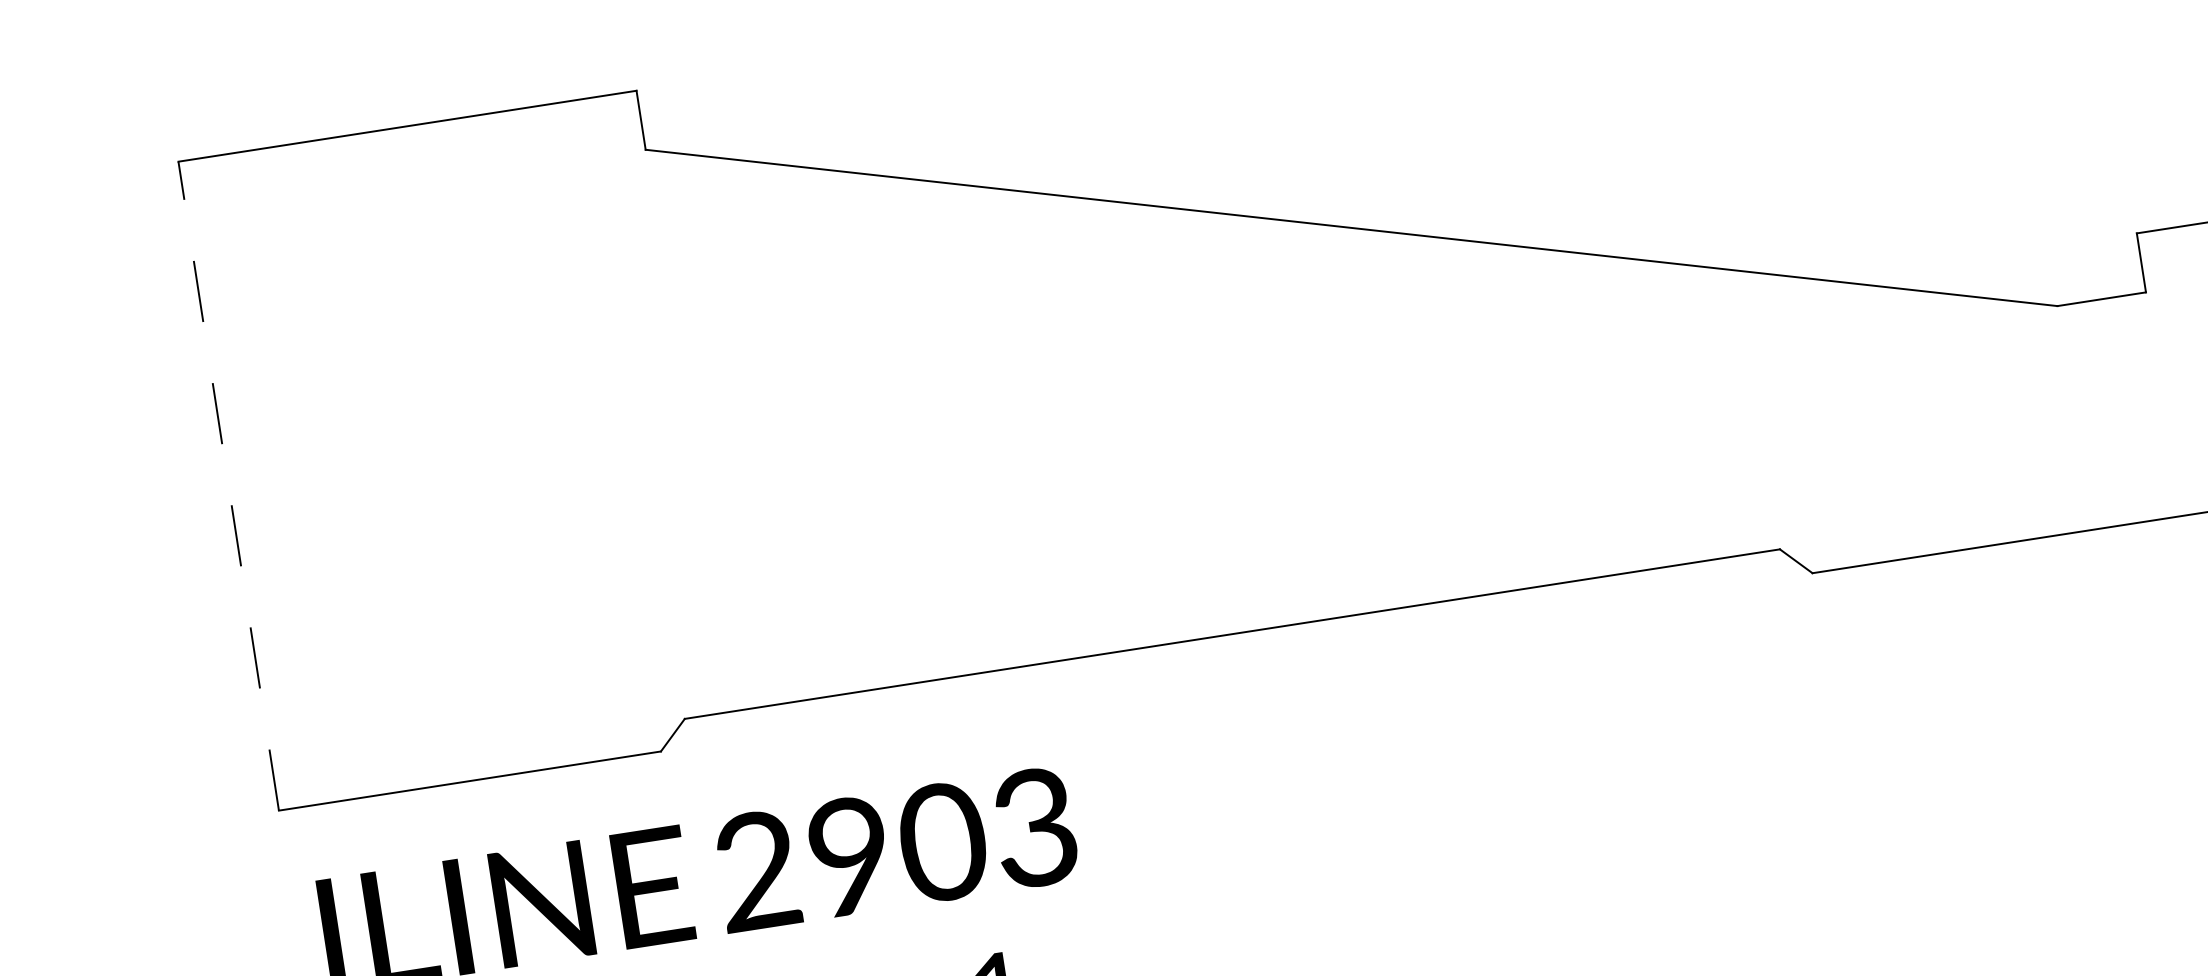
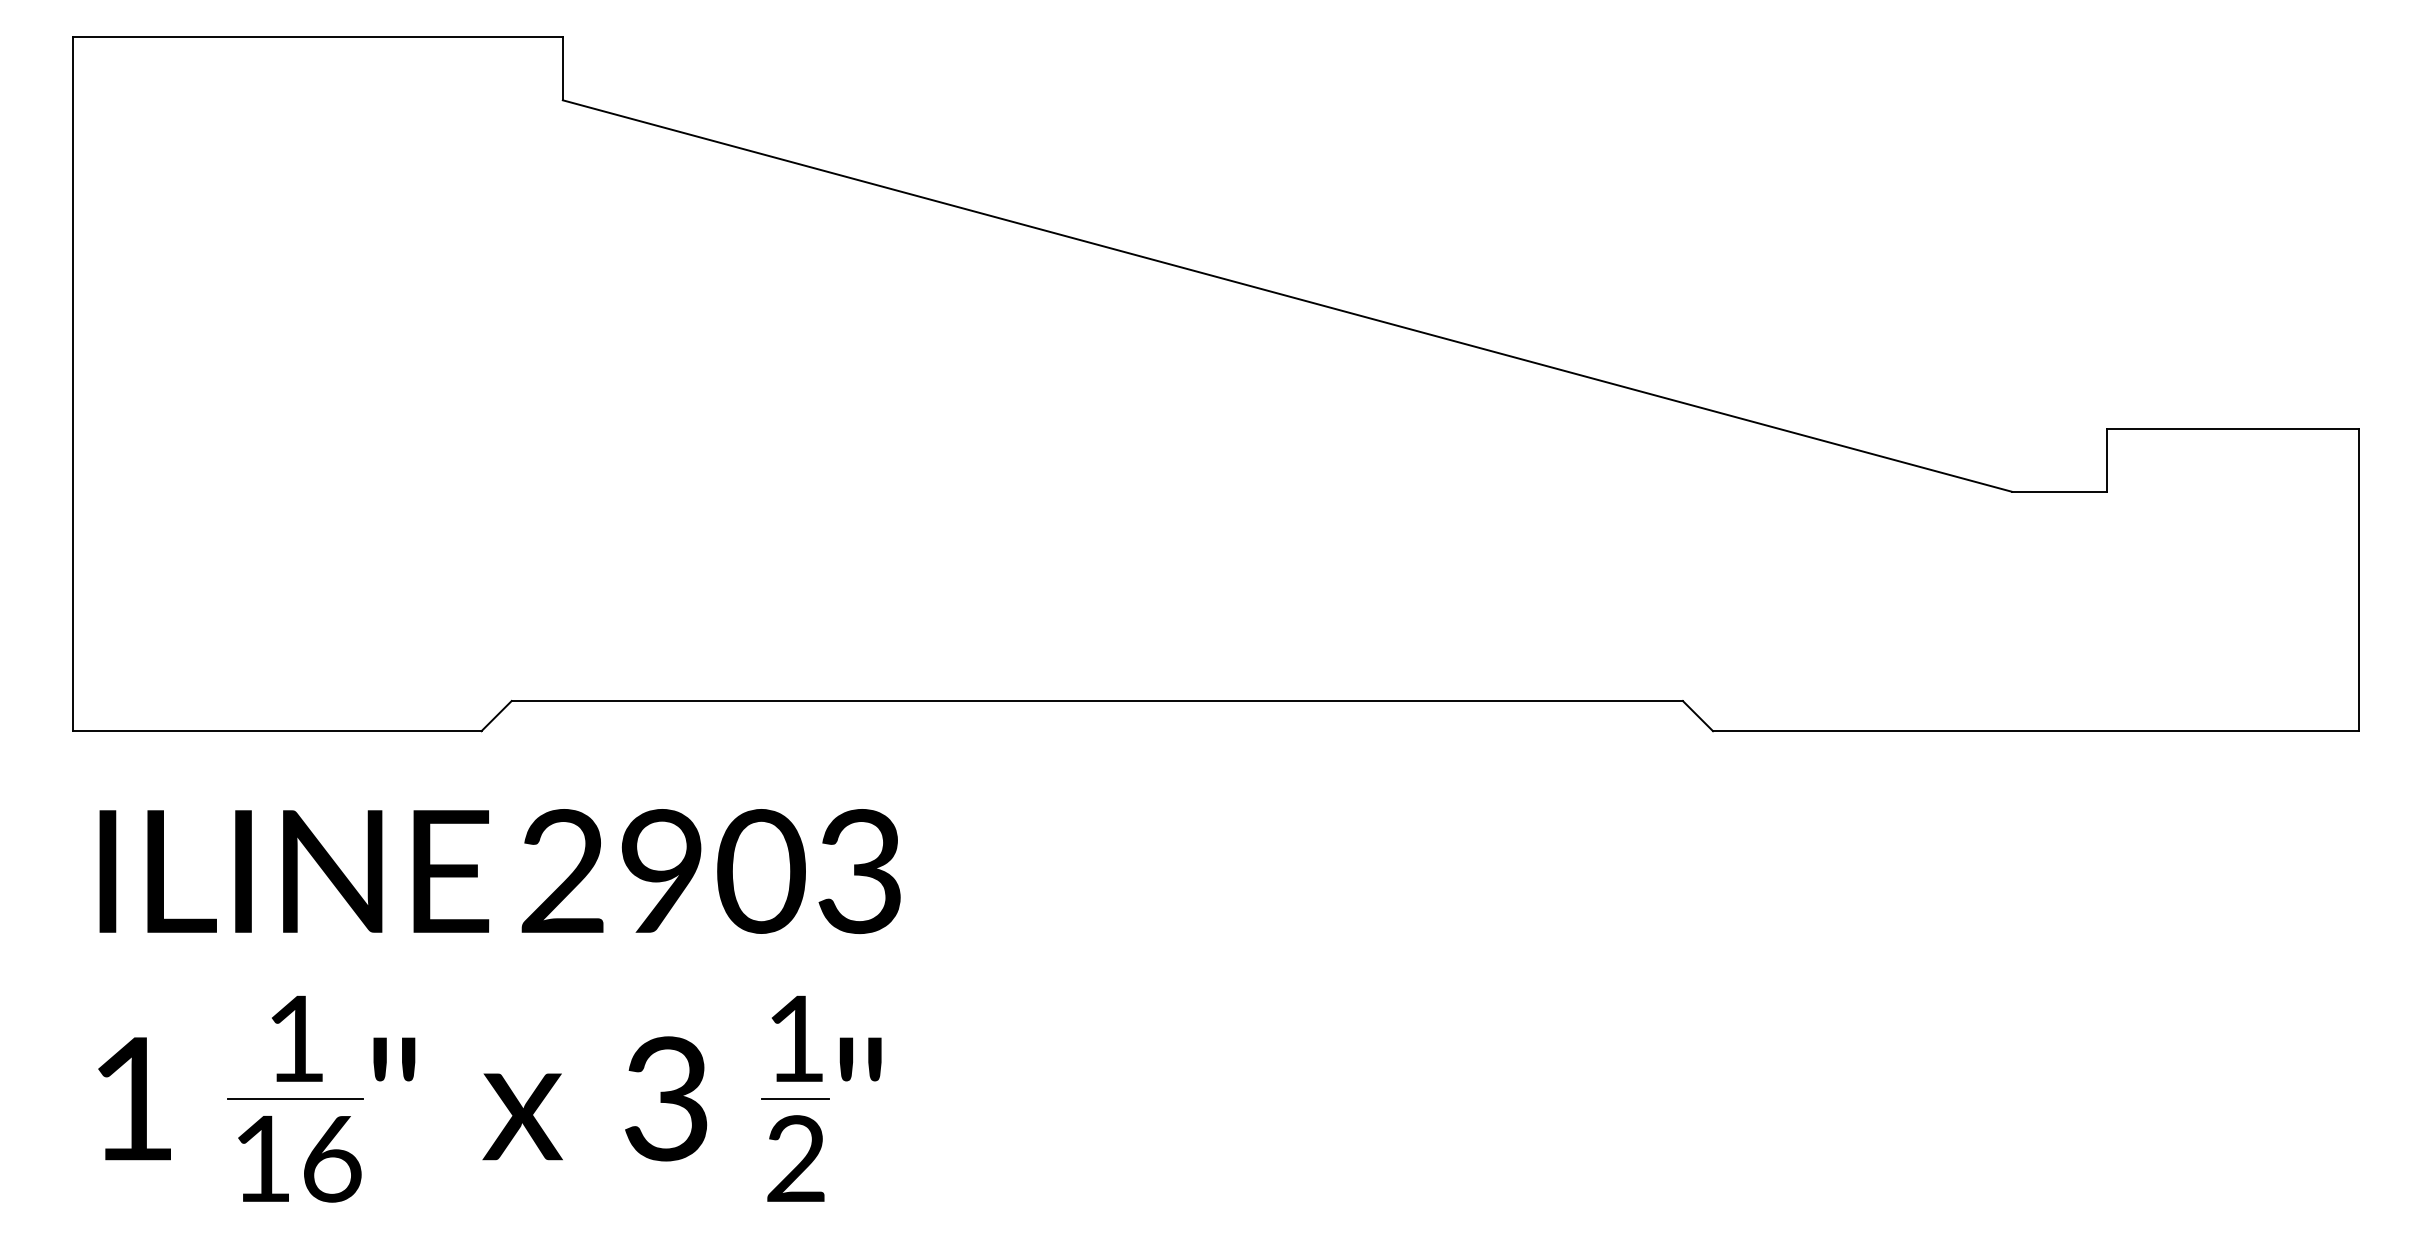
line: (228, 486) -> (72, 384), dashed -> solid

